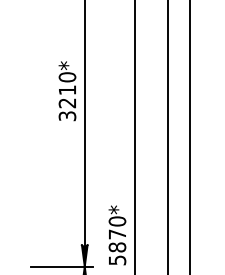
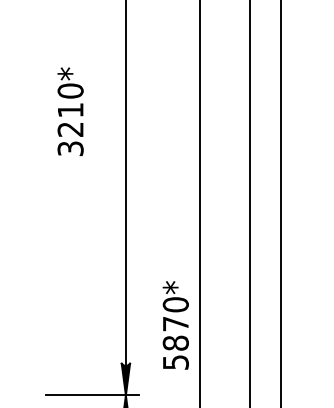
text: (67, 91) -> (70, 112), moved
text: (117, 235) -> (175, 325), moved

